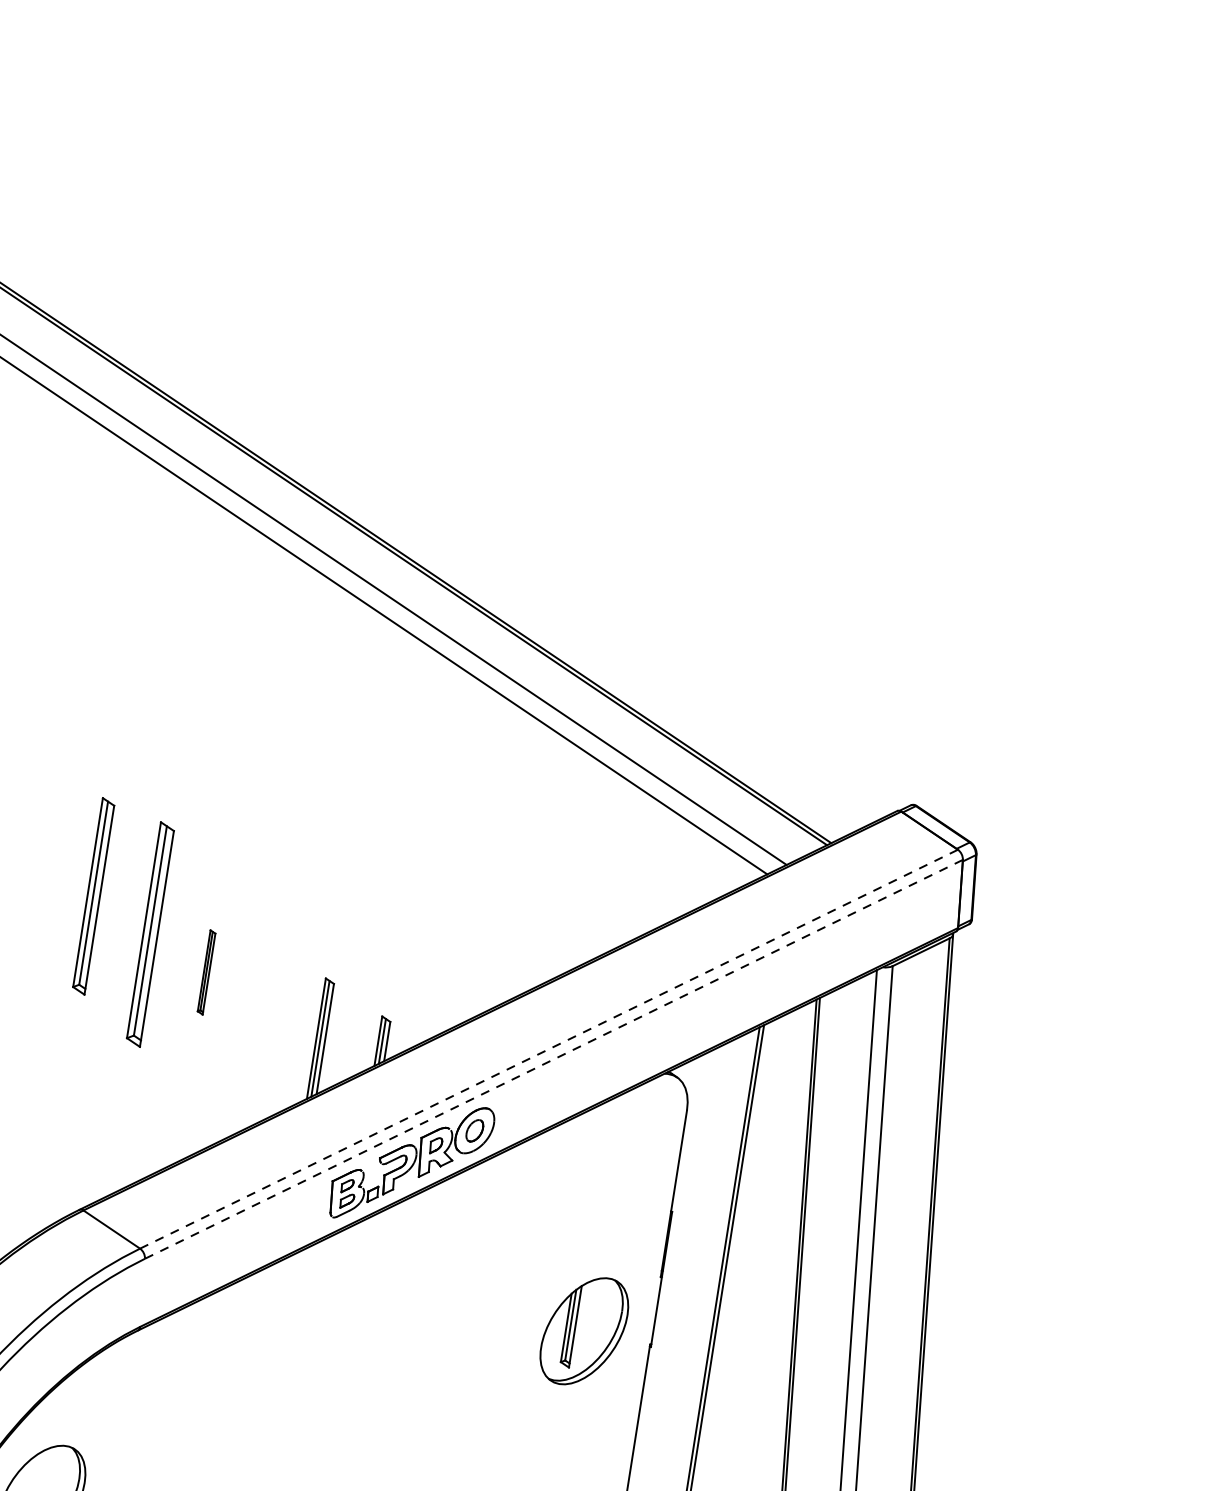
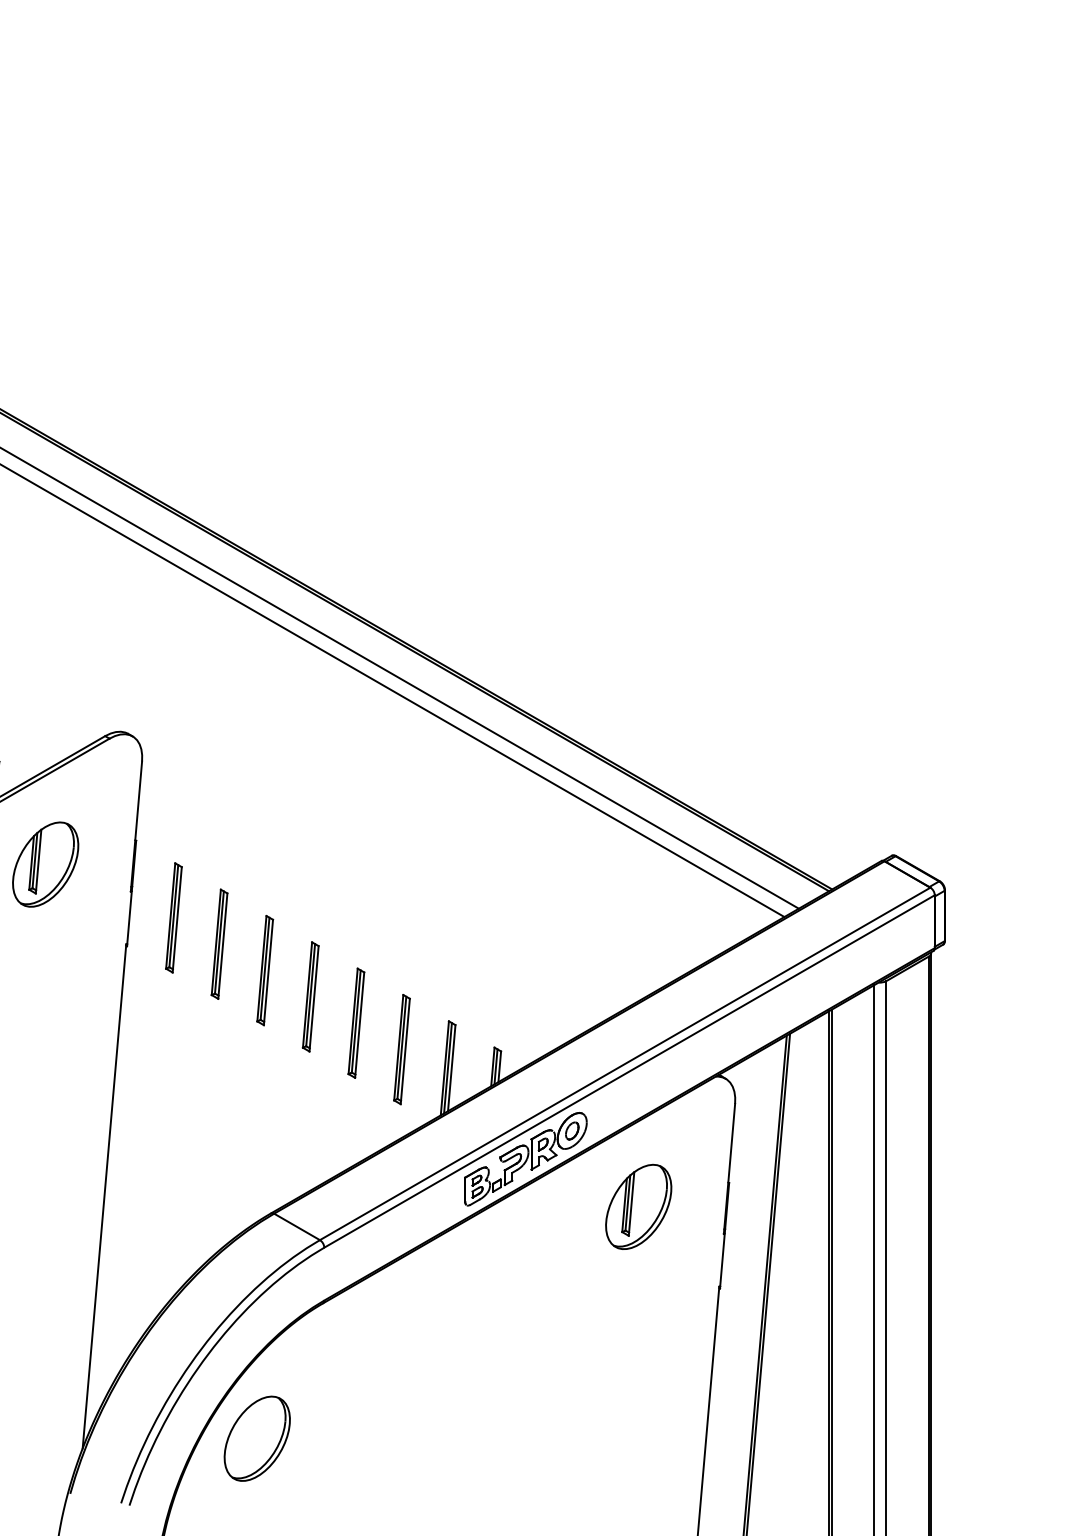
part: (37, 857) -> (219, 943), added
part: (94, 896) -> (265, 970), size x0.71
part: (149, 934) -> (310, 996), size x0.62
part: (206, 971) -> (356, 1022), size x1.67
part: (262, 1010) -> (401, 1049), added
line: (549, 1048) -> (625, 1063), dashed -> solid
line: (553, 1059) -> (629, 1071), dashed -> solid
part: (584, 1330) -> (638, 1206), moved

